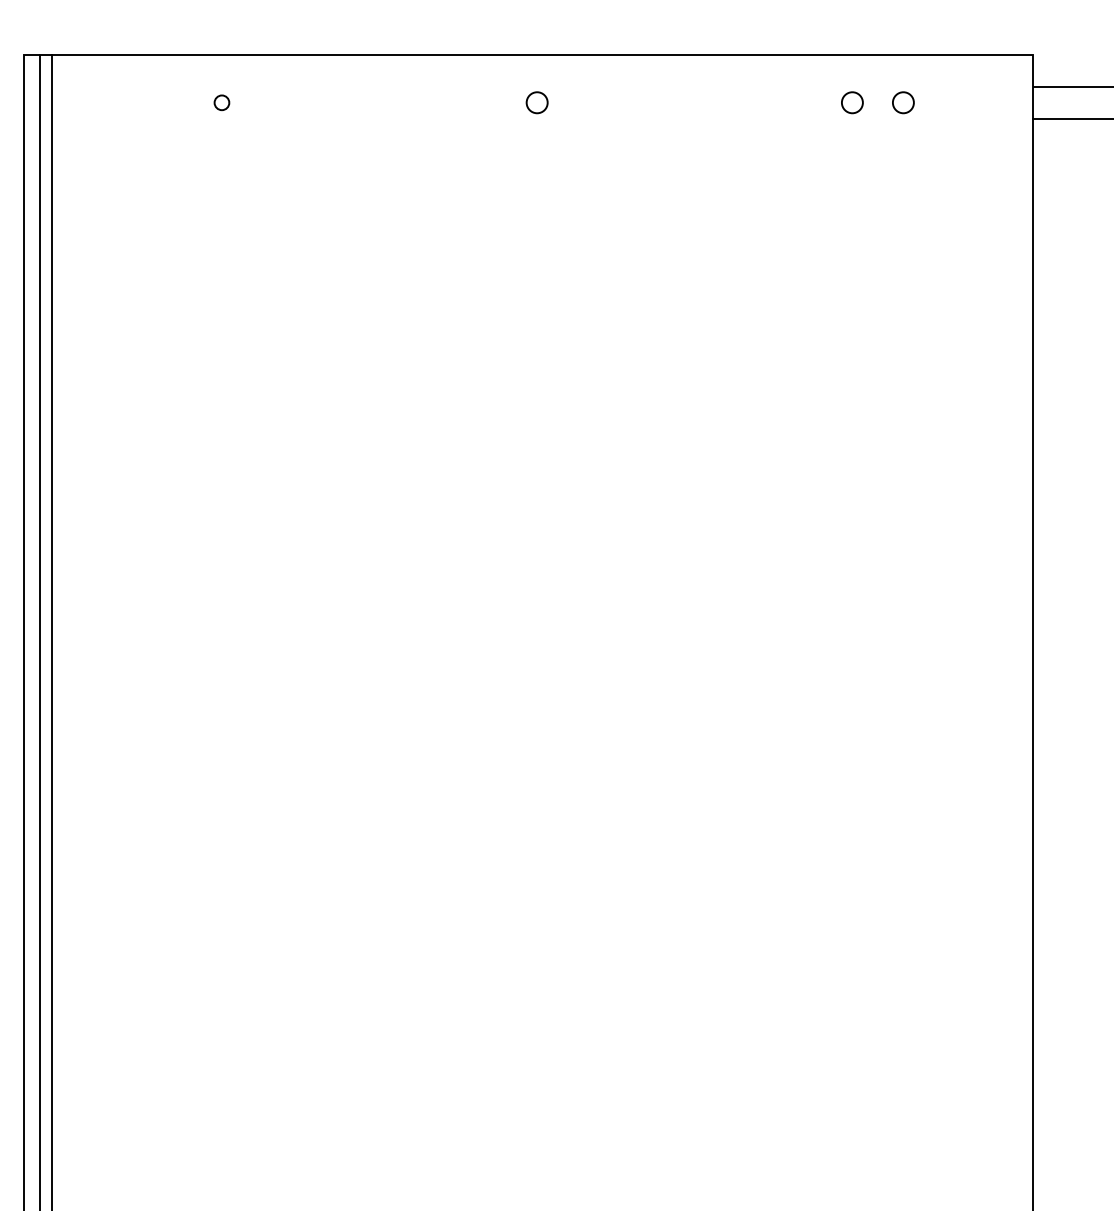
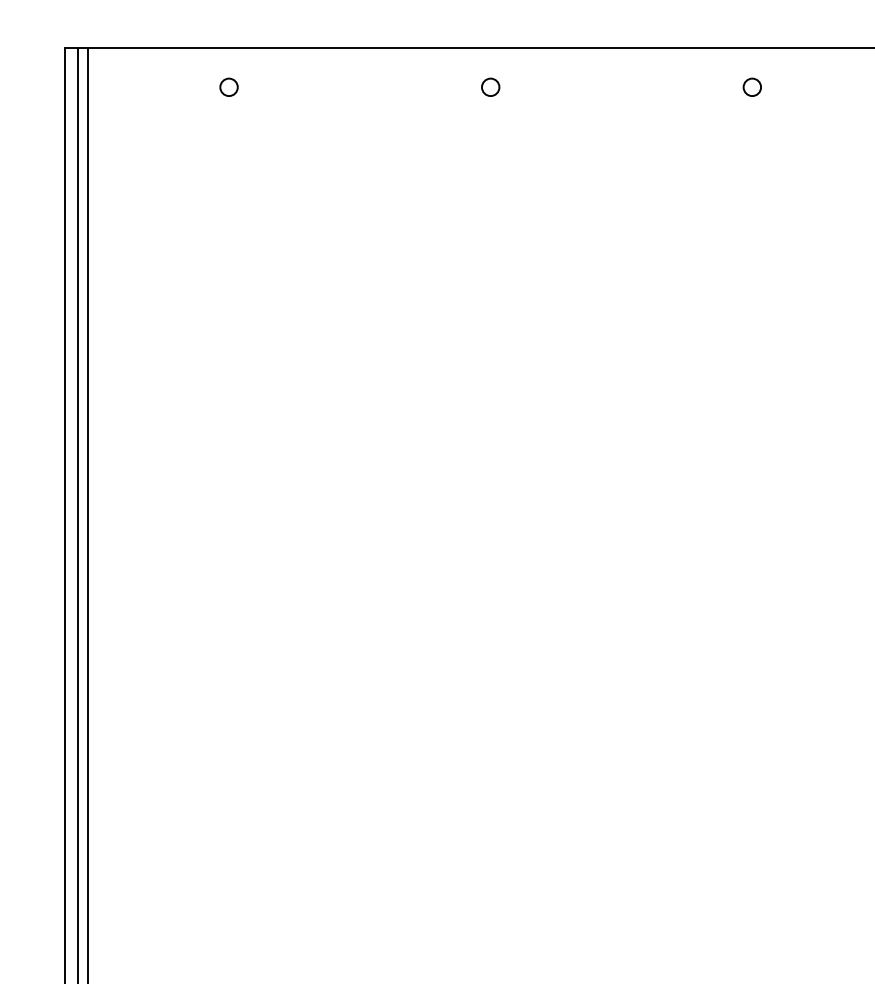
circle: (221, 102) -> (228, 87), size x1.43
circle: (903, 102) -> (794, 87), removed

